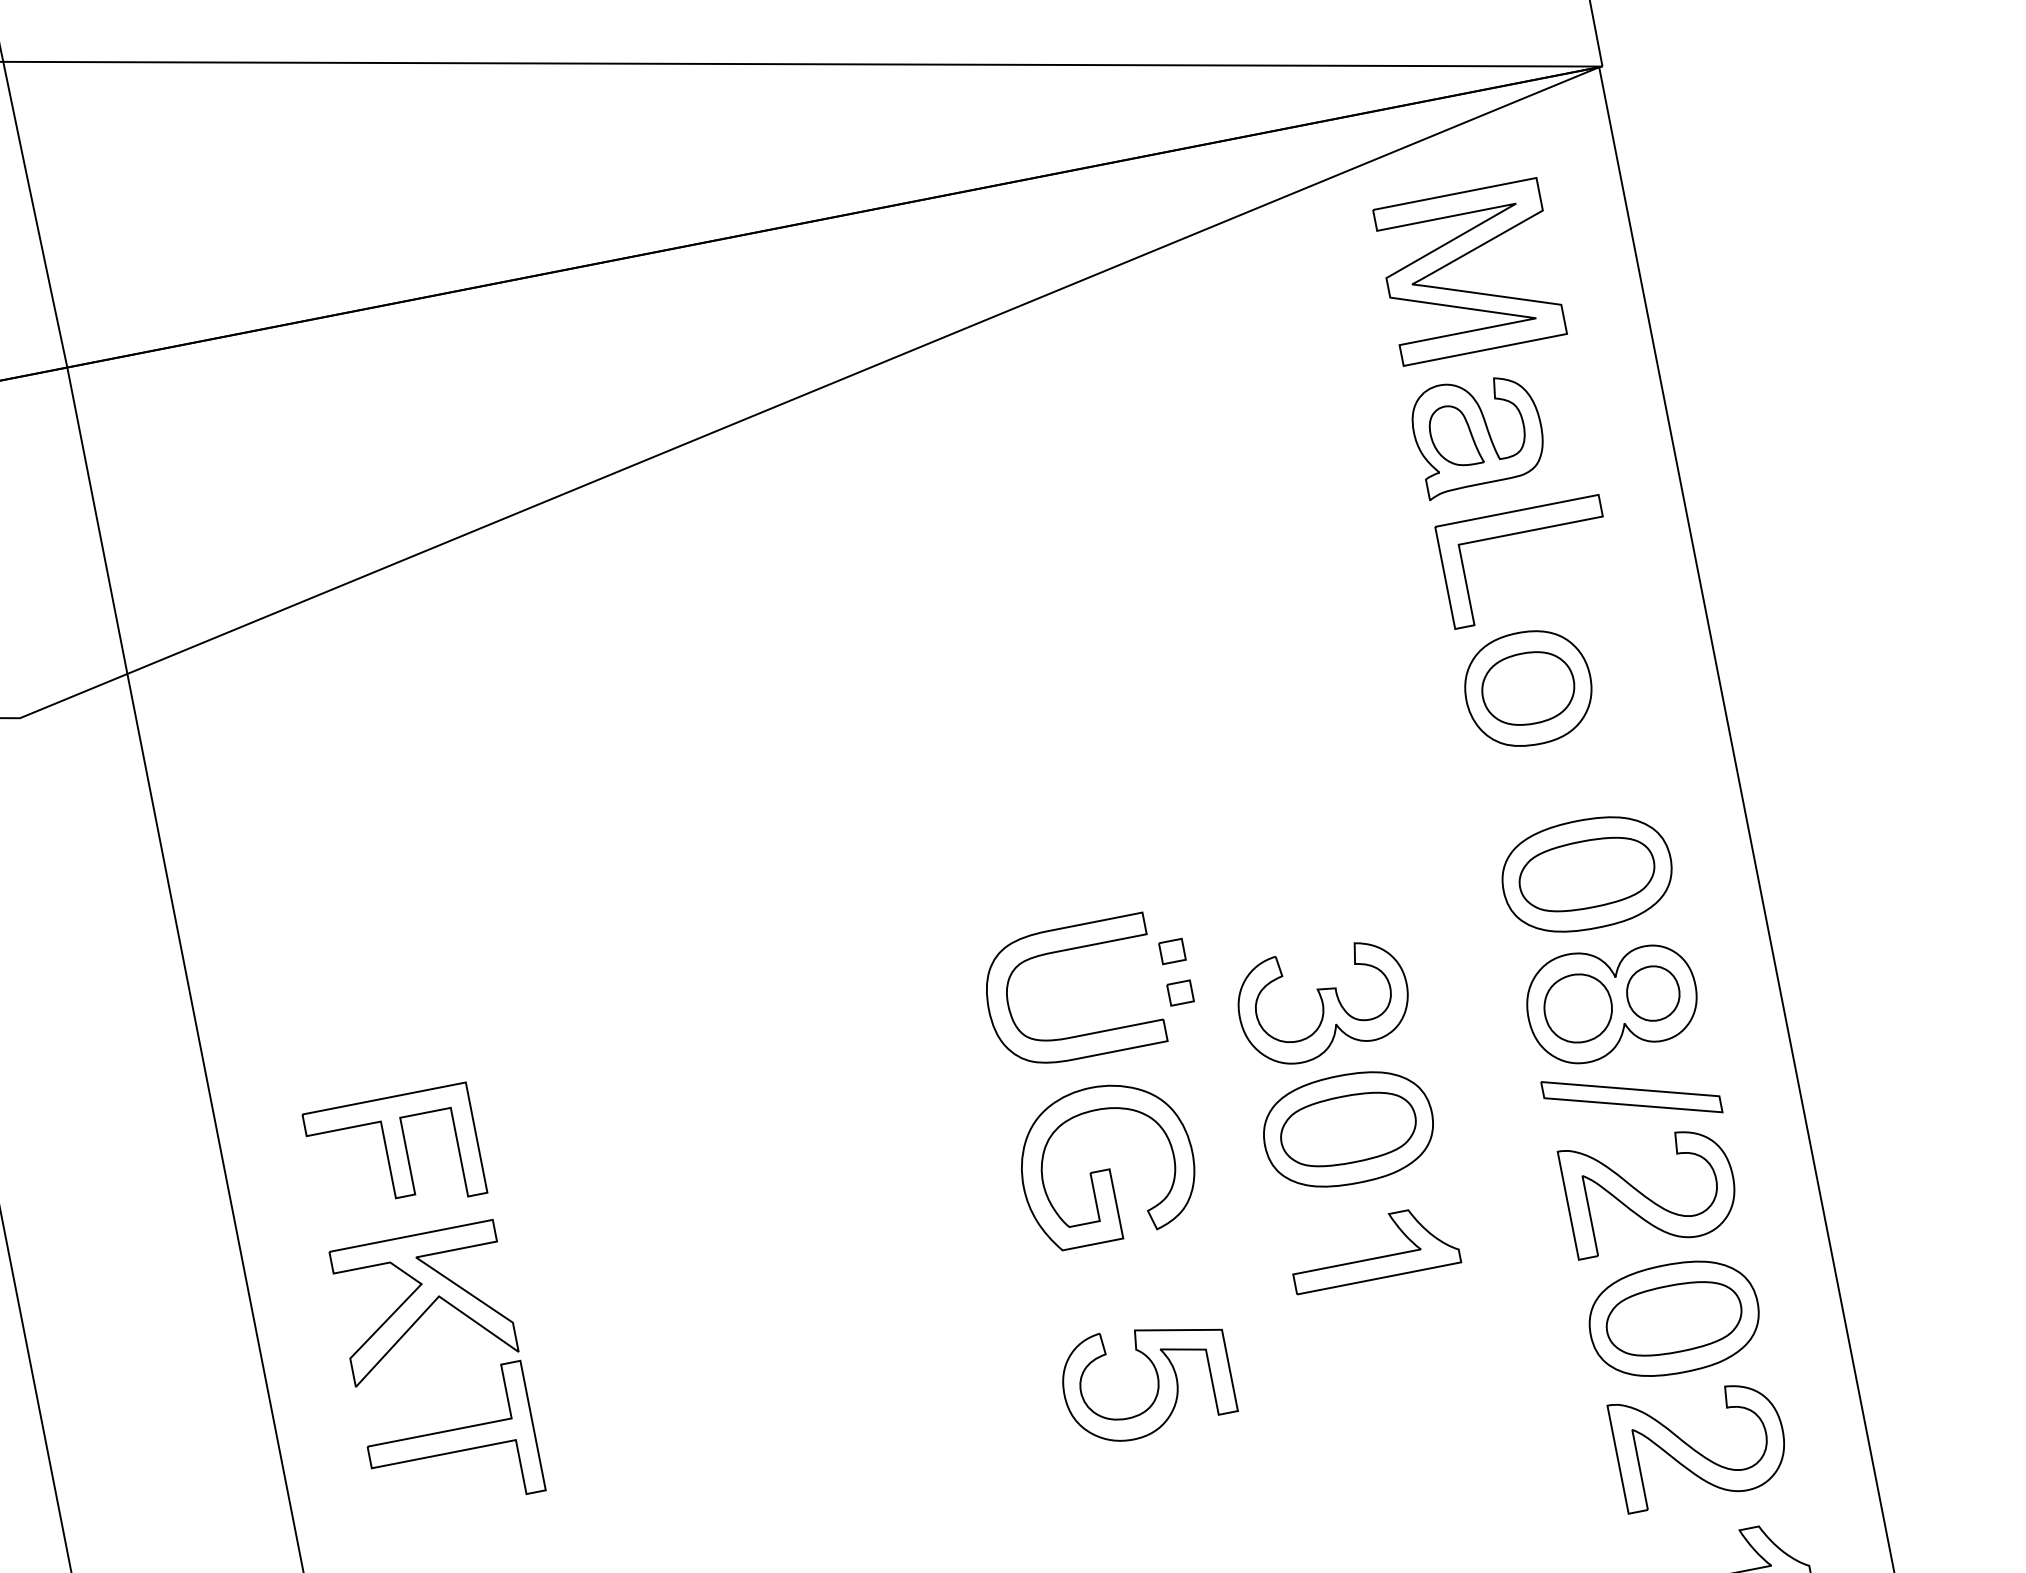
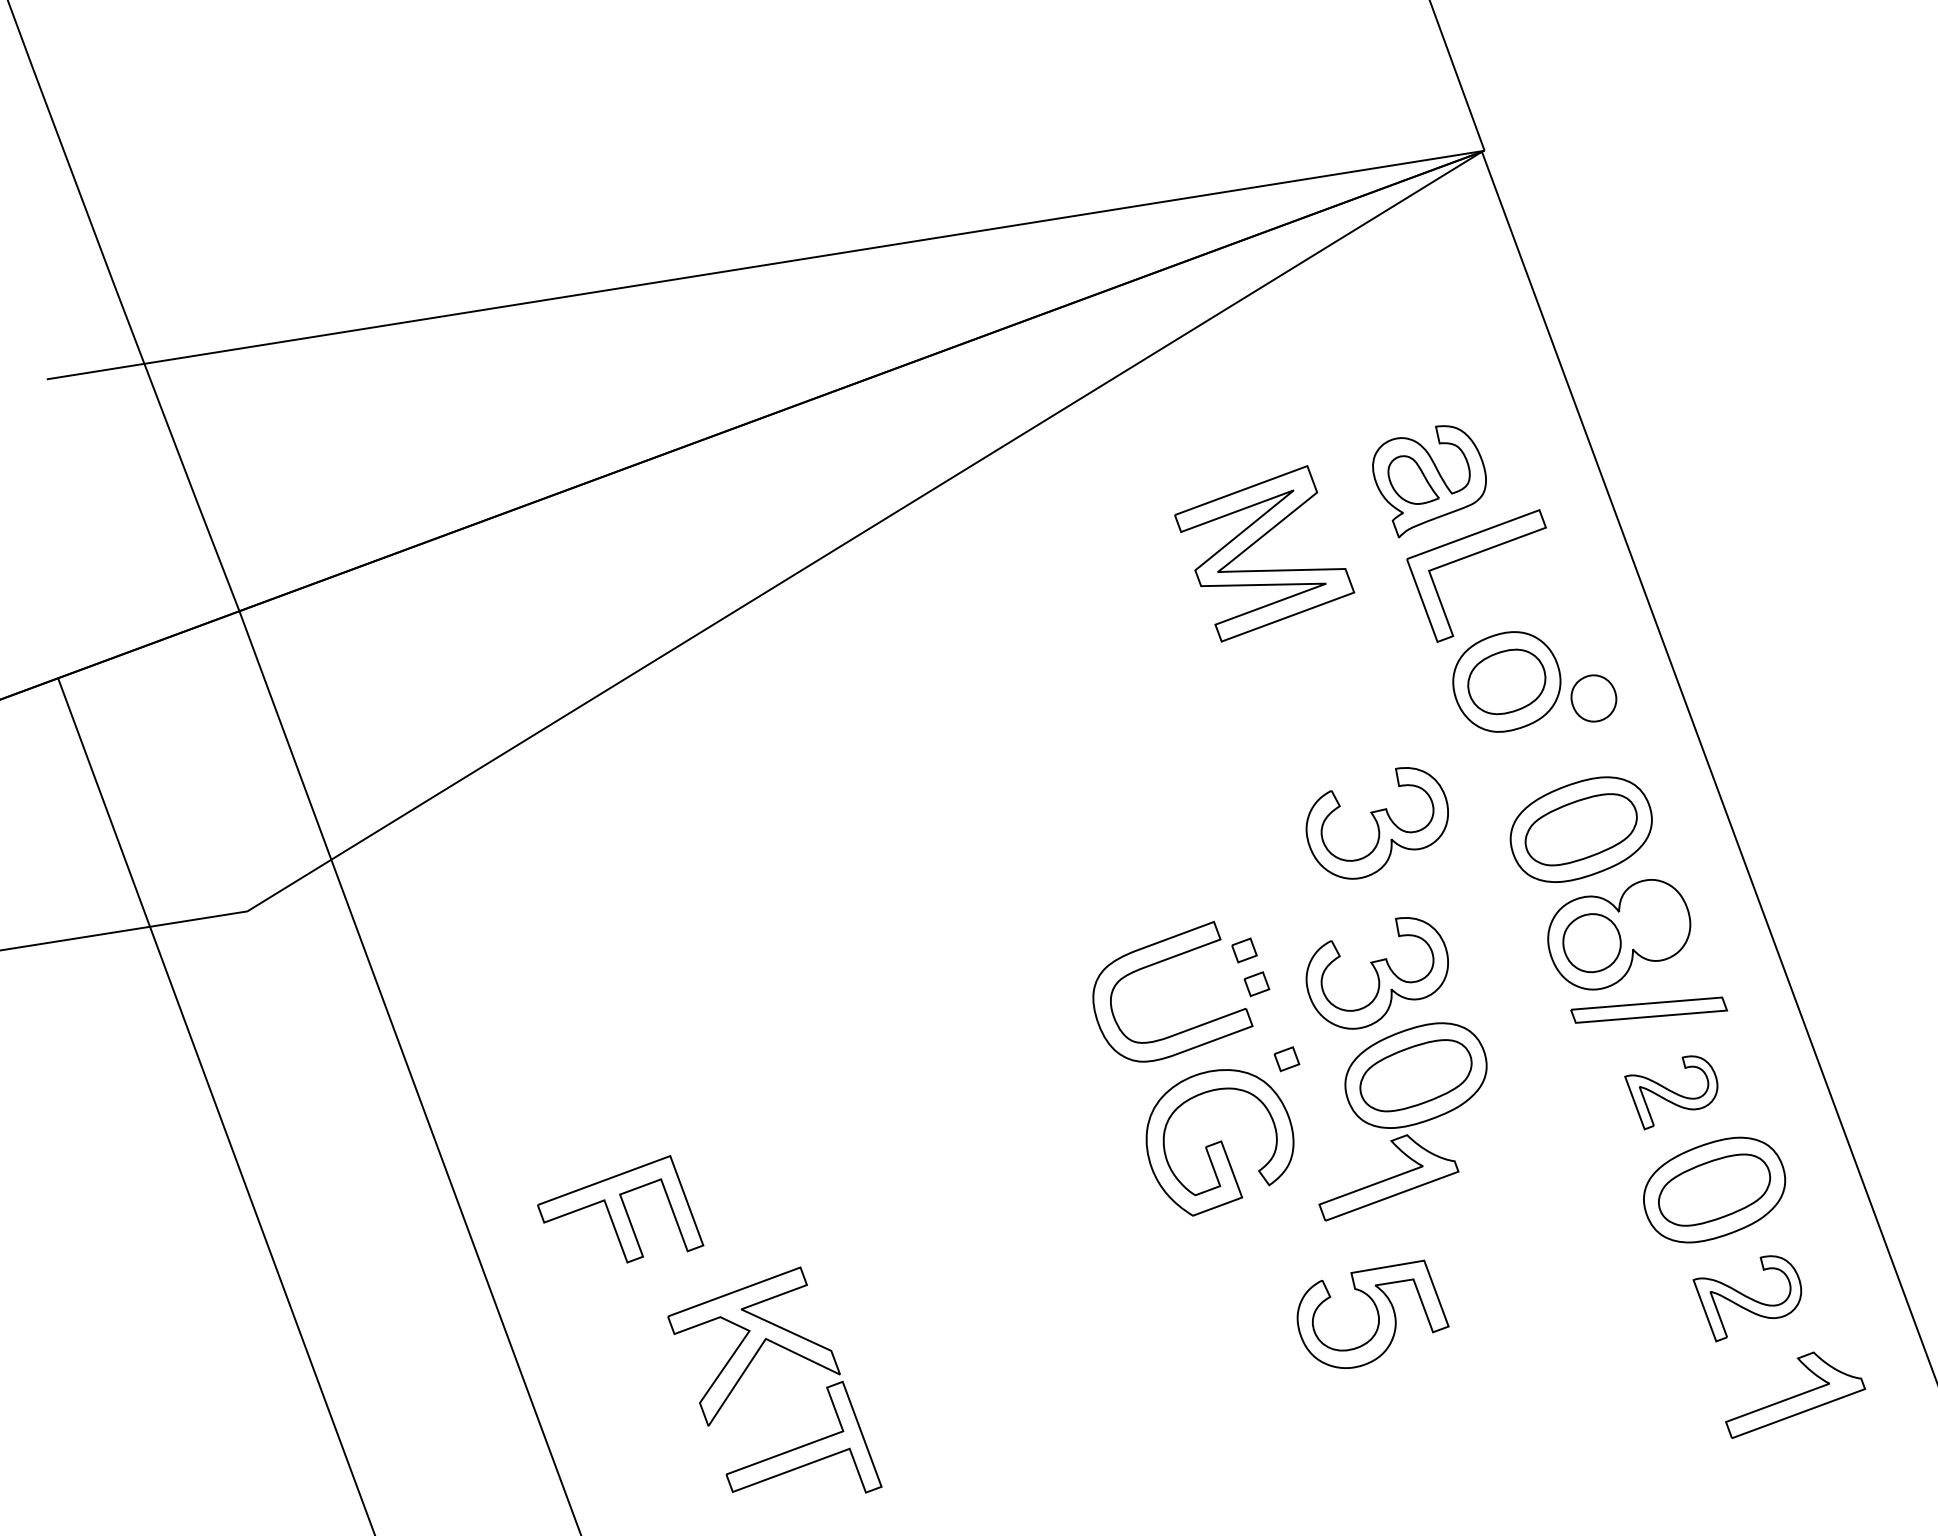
part: (1461, 258) -> (1255, 543), moved
part: (1350, 828) -> (1376, 823), added
part: (1652, 993) -> (1593, 698), moved
part: (1200, 1086) -> (1286, 1059), added
part: (1642, 1197) -> (1671, 1092), size x0.6
part: (1378, 1255) -> (1388, 1177), moved
part: (416, 1323) -> (750, 1364), moved
part: (1151, 1381) -> (1372, 1313), moved
part: (1692, 1451) -> (1747, 1298), size x0.7

